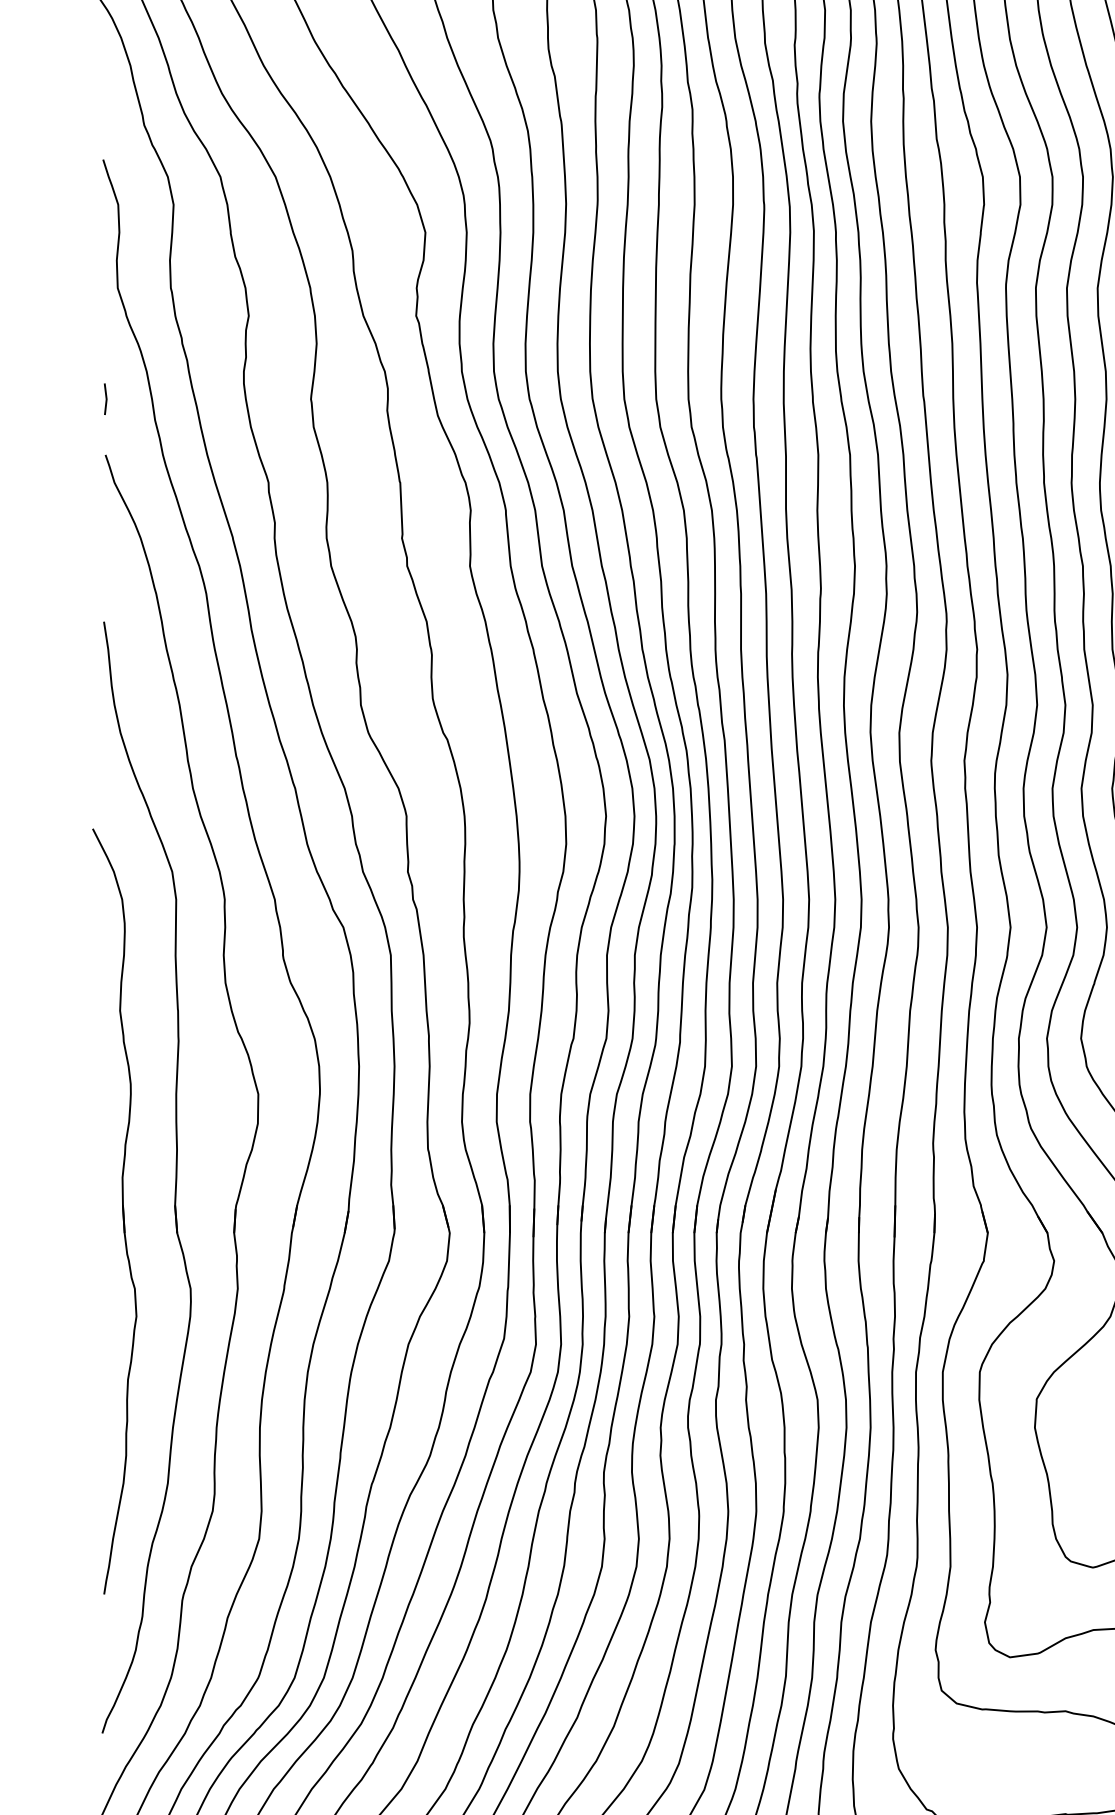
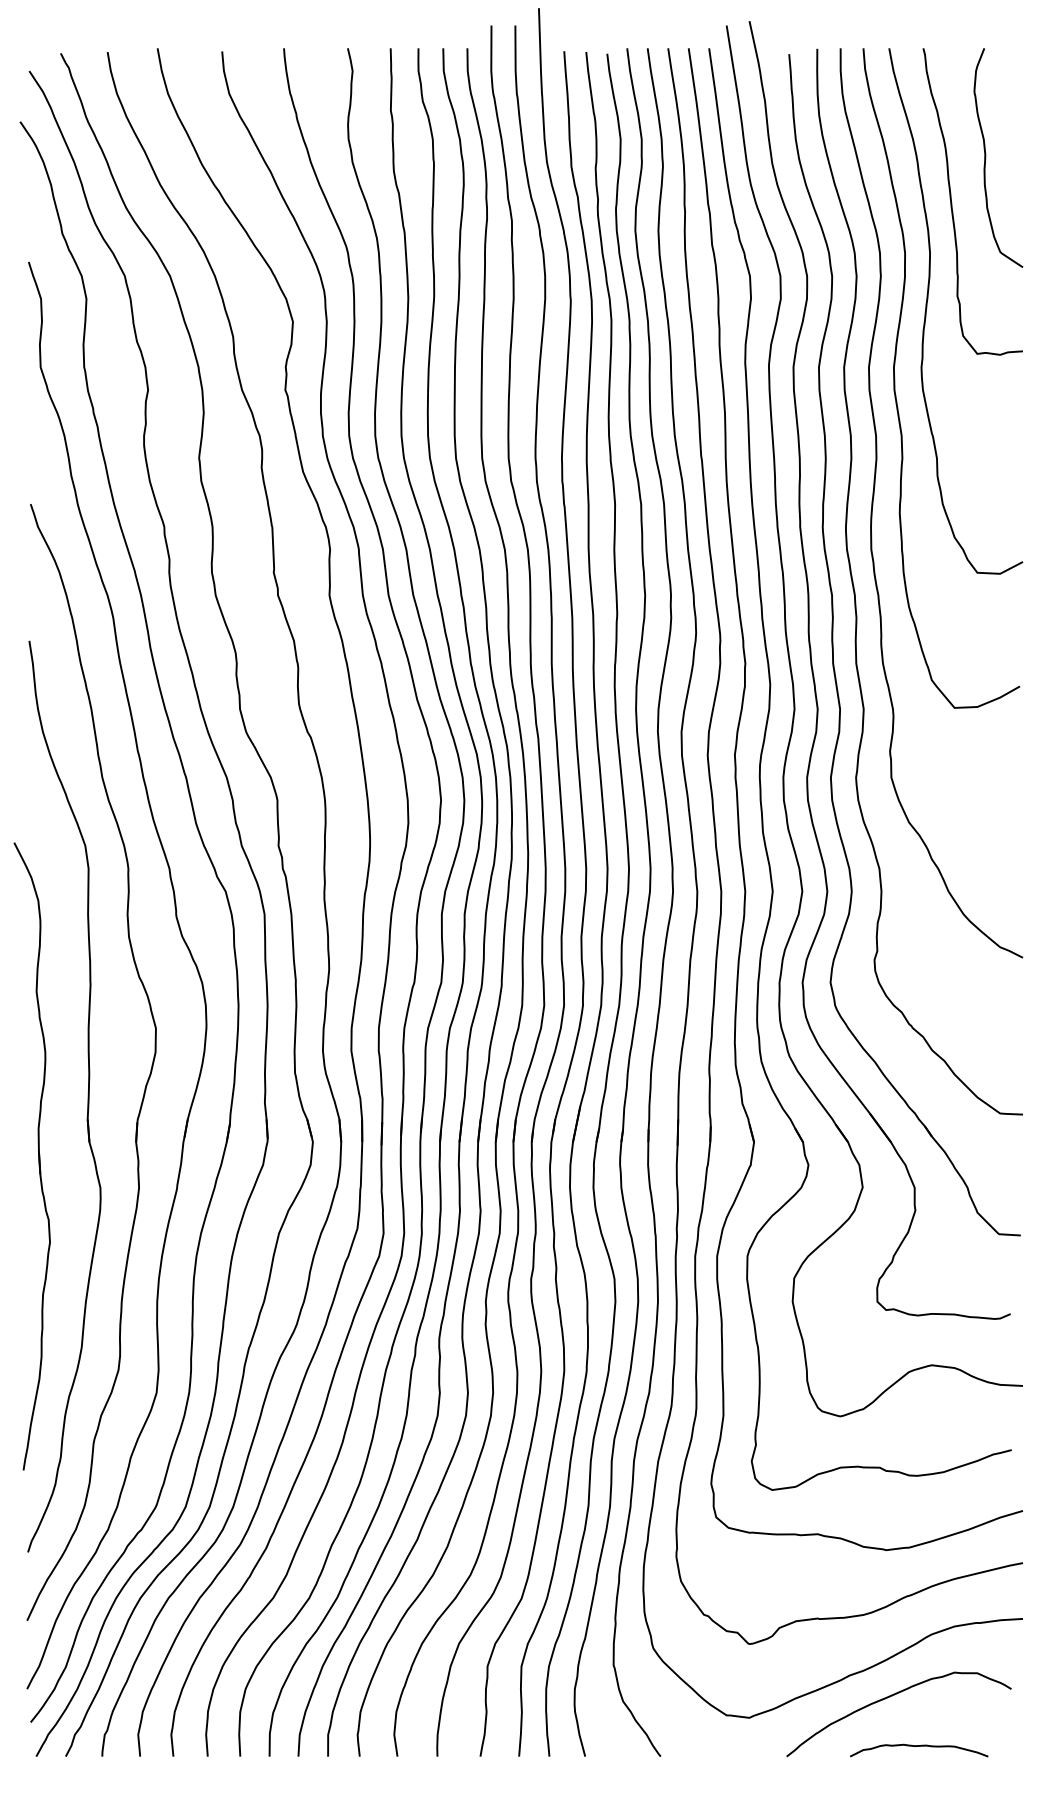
line: (105, 399) -> (30, 458), removed
part: (122, 1211) -> (38, 1156), moved

